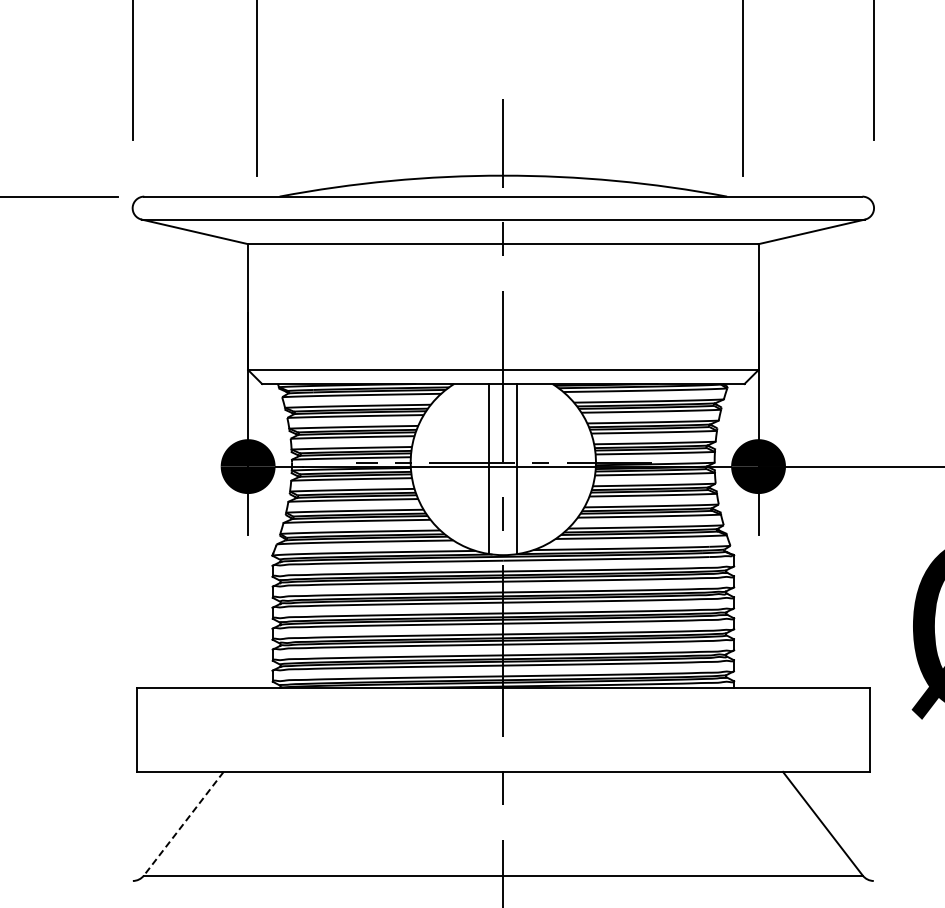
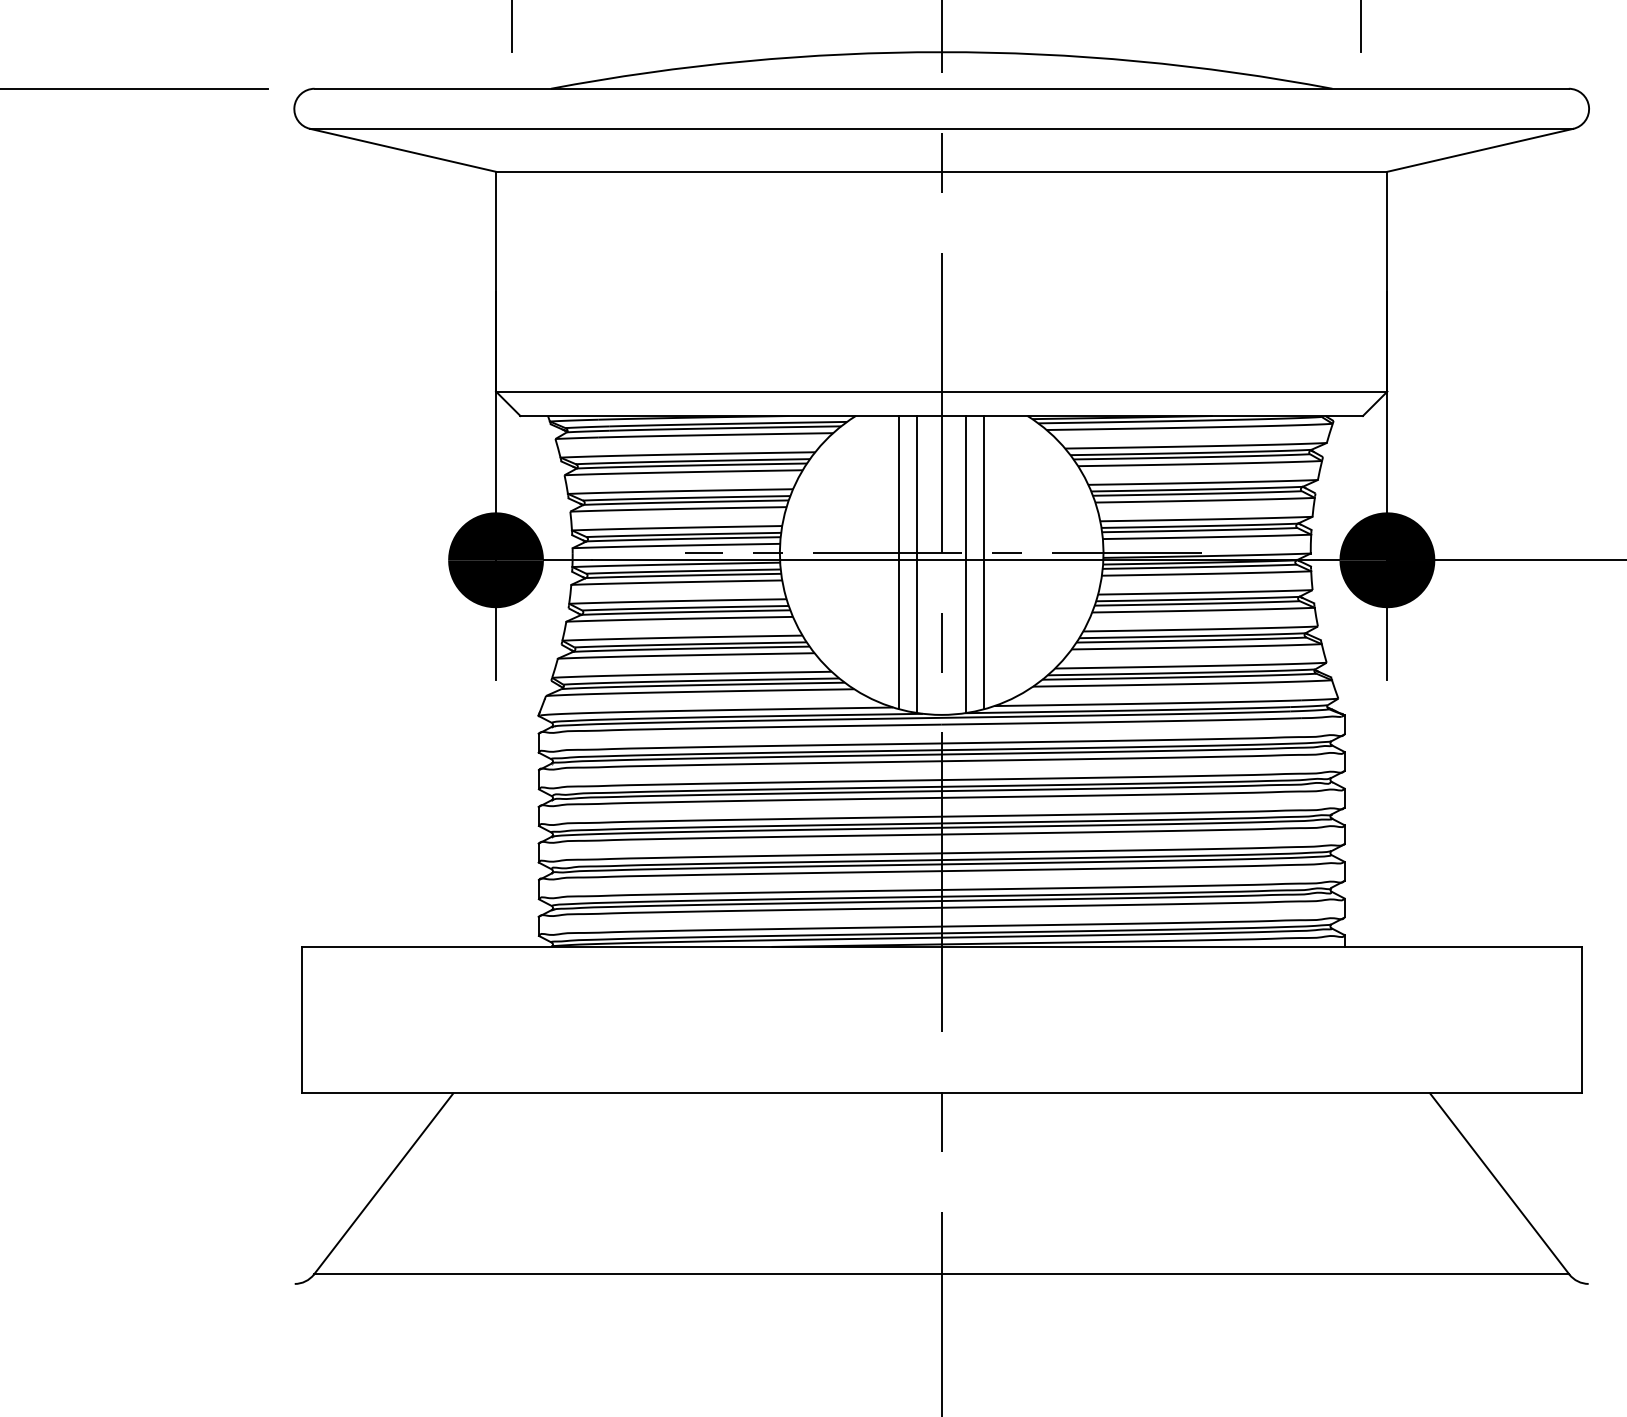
line: (478, 467) -> (898, 561), added
line: (527, 467) -> (983, 561), added
line: (183, 824) -> (383, 1185), dashed -> solid

